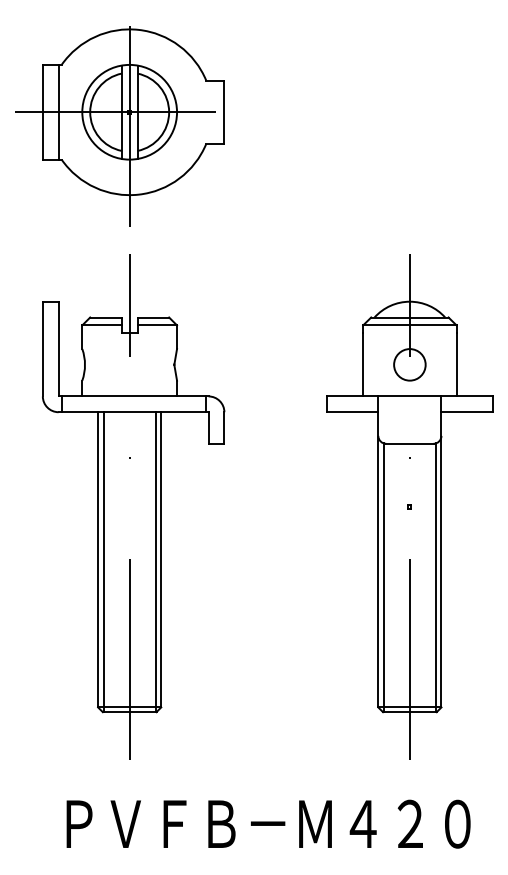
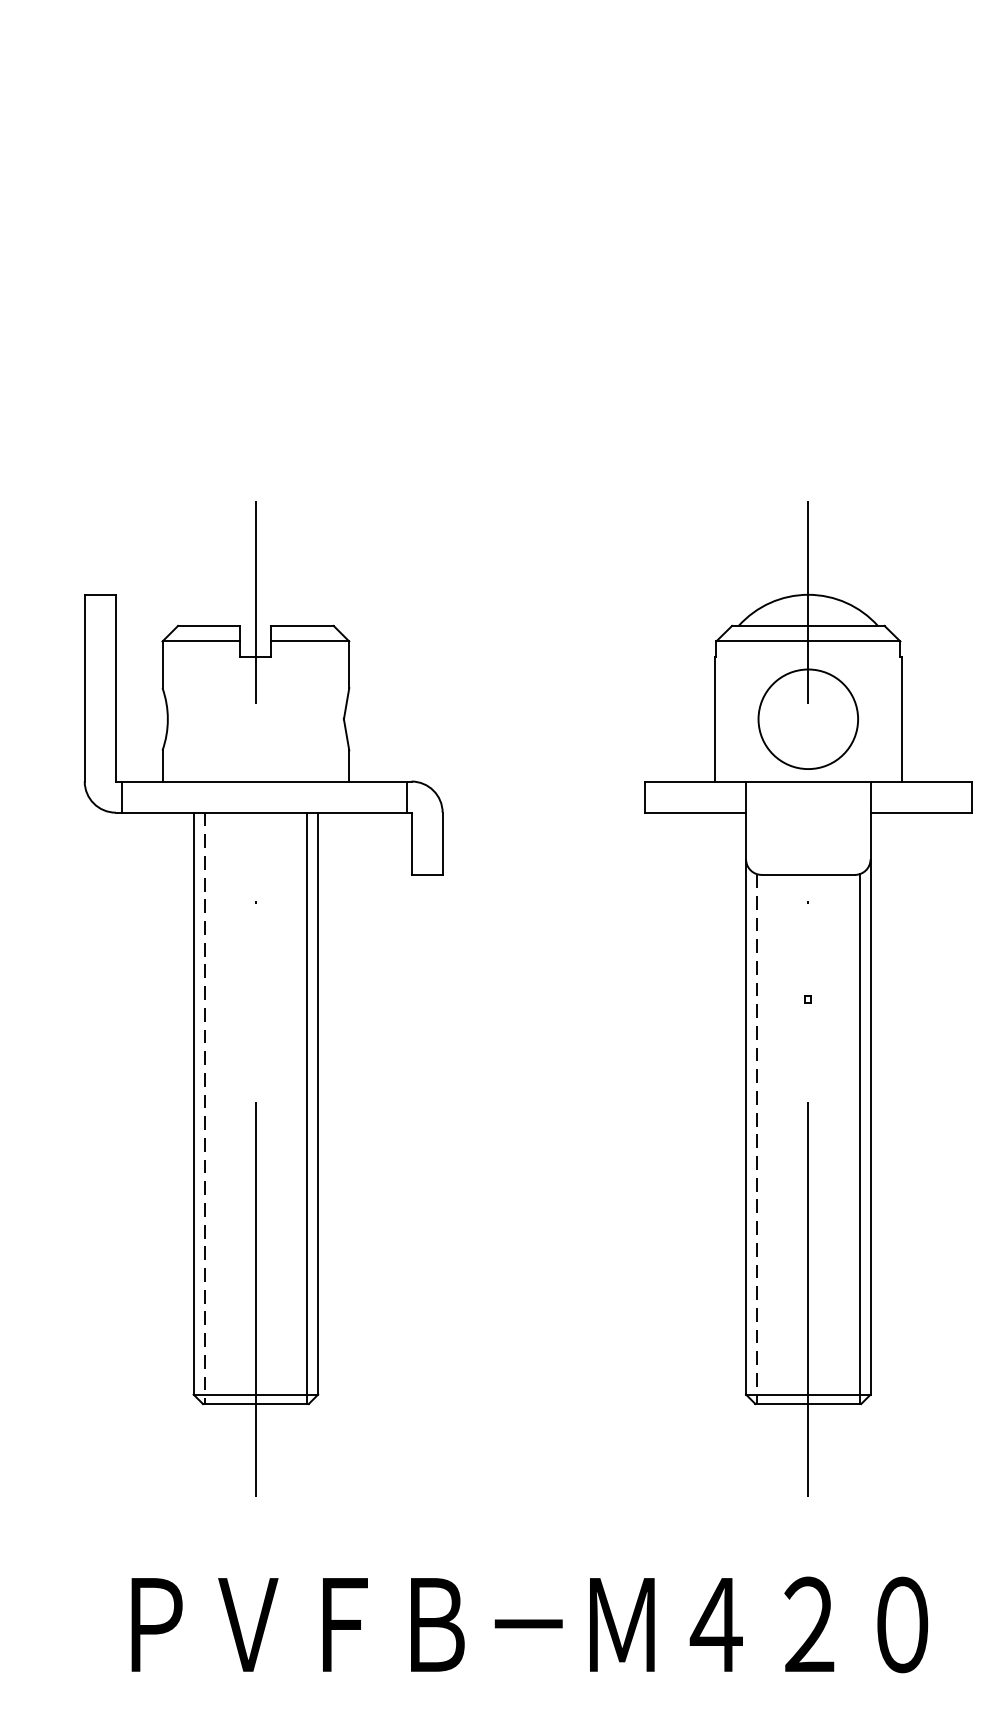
part: (119, 126) -> (235, 249), removed
circle: (409, 364) -> (807, 718), size x1.6
line: (103, 562) -> (204, 1108), solid -> dashed
line: (383, 578) -> (756, 1140), solid -> dashed

